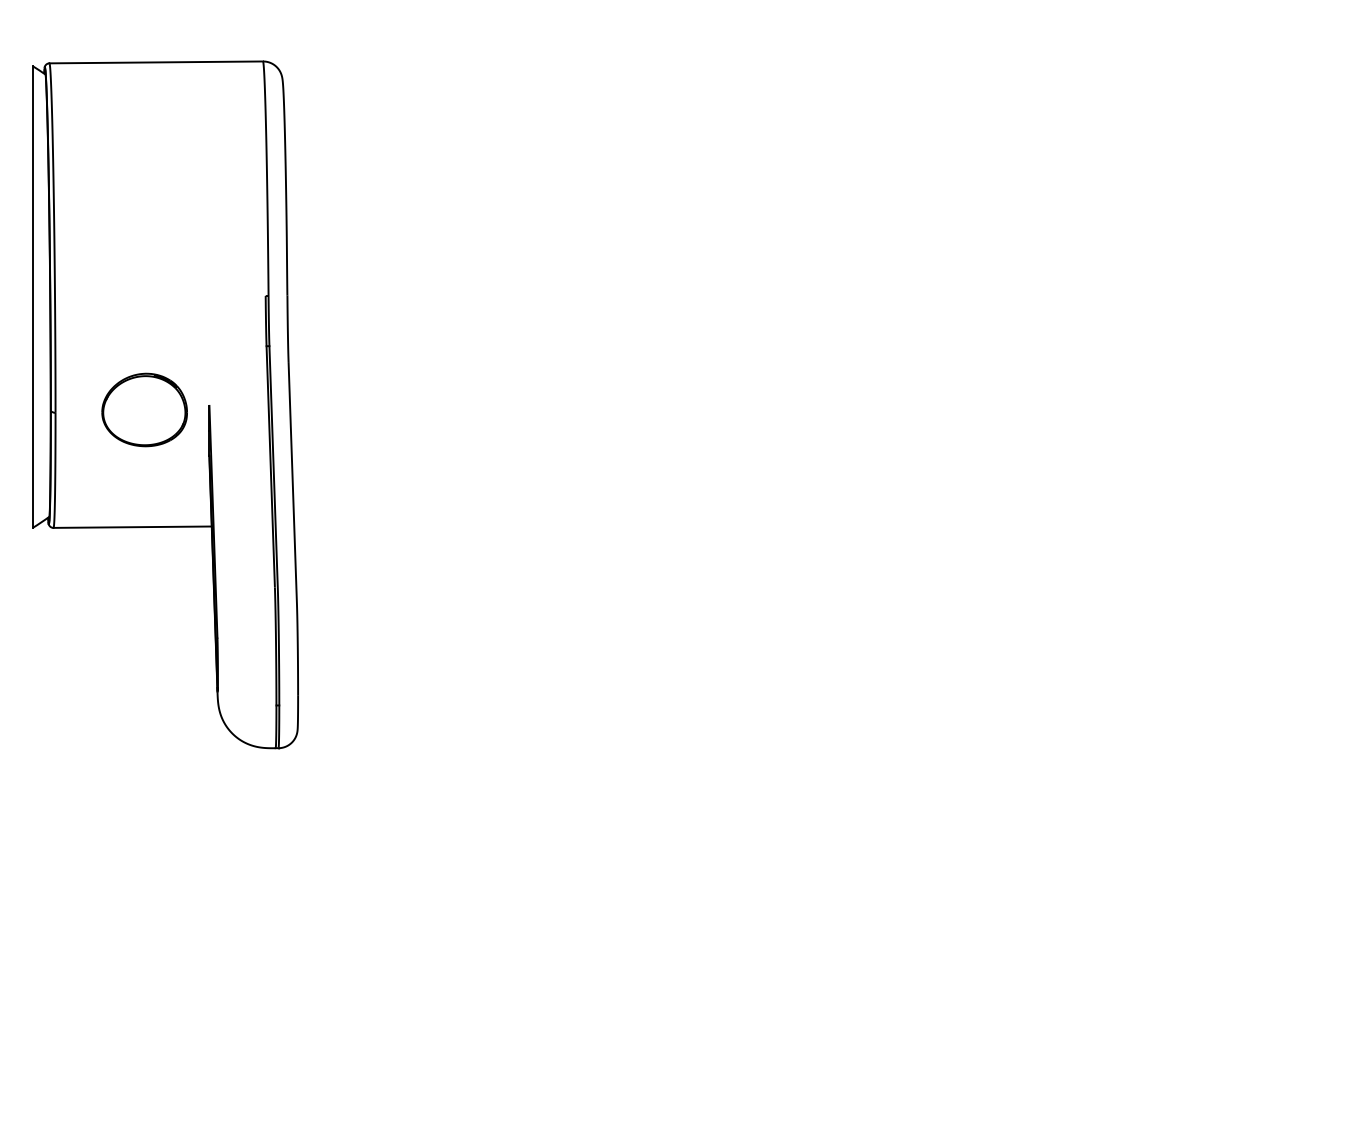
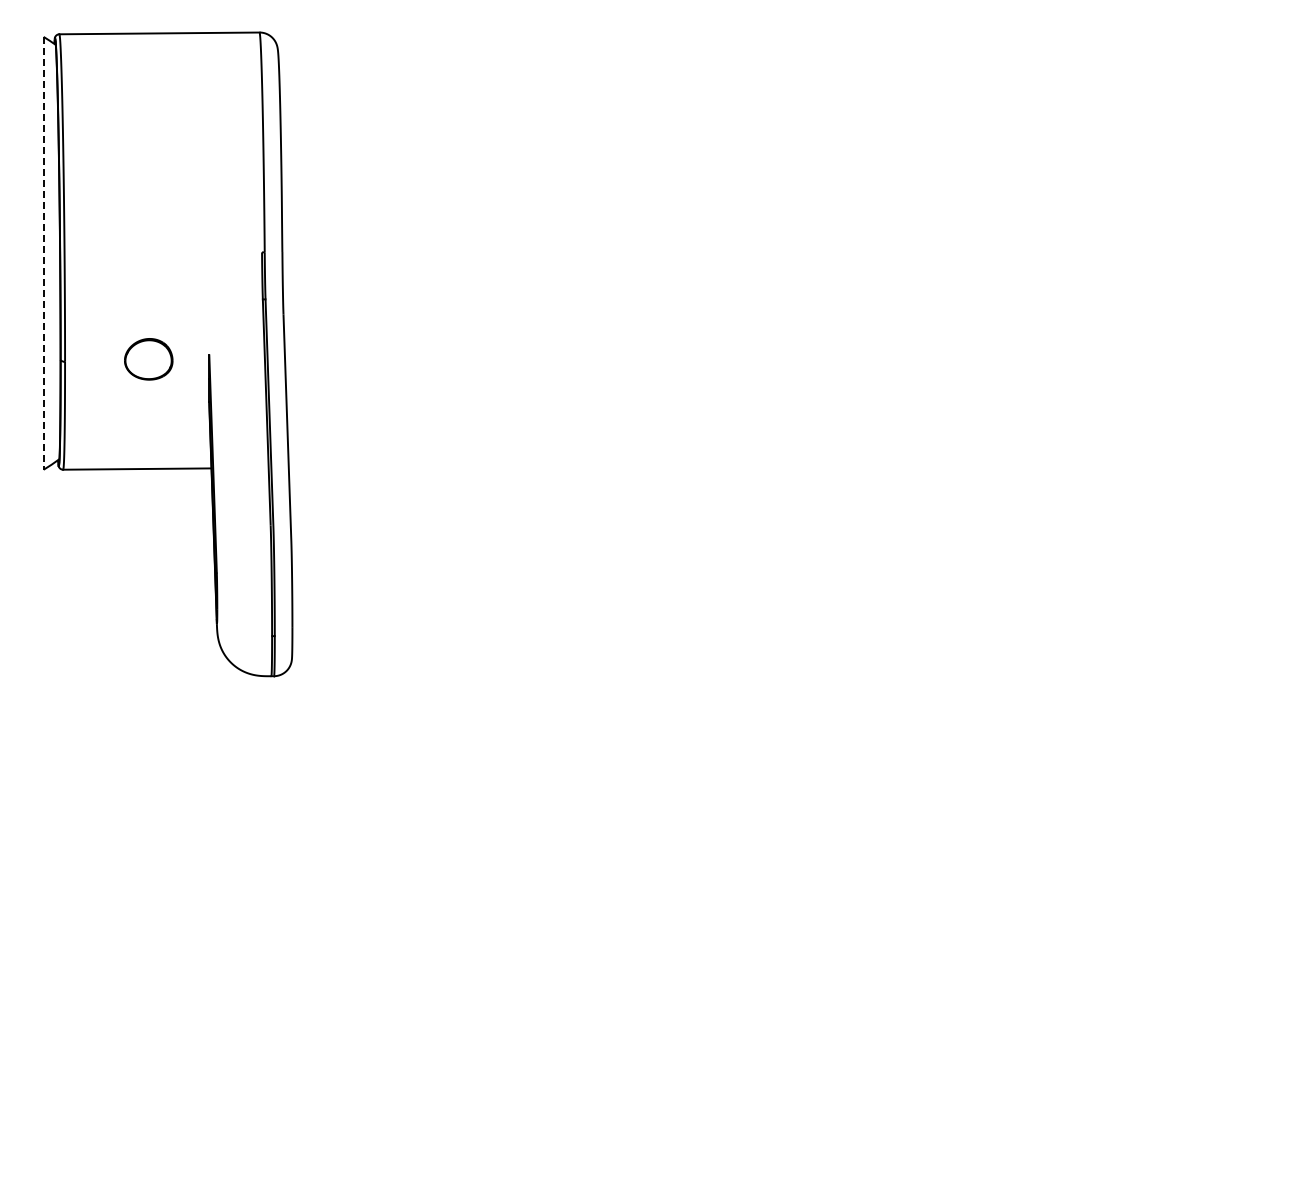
line: (32, 297) -> (43, 253), solid -> dashed
part: (144, 410) -> (148, 359), size x0.6

